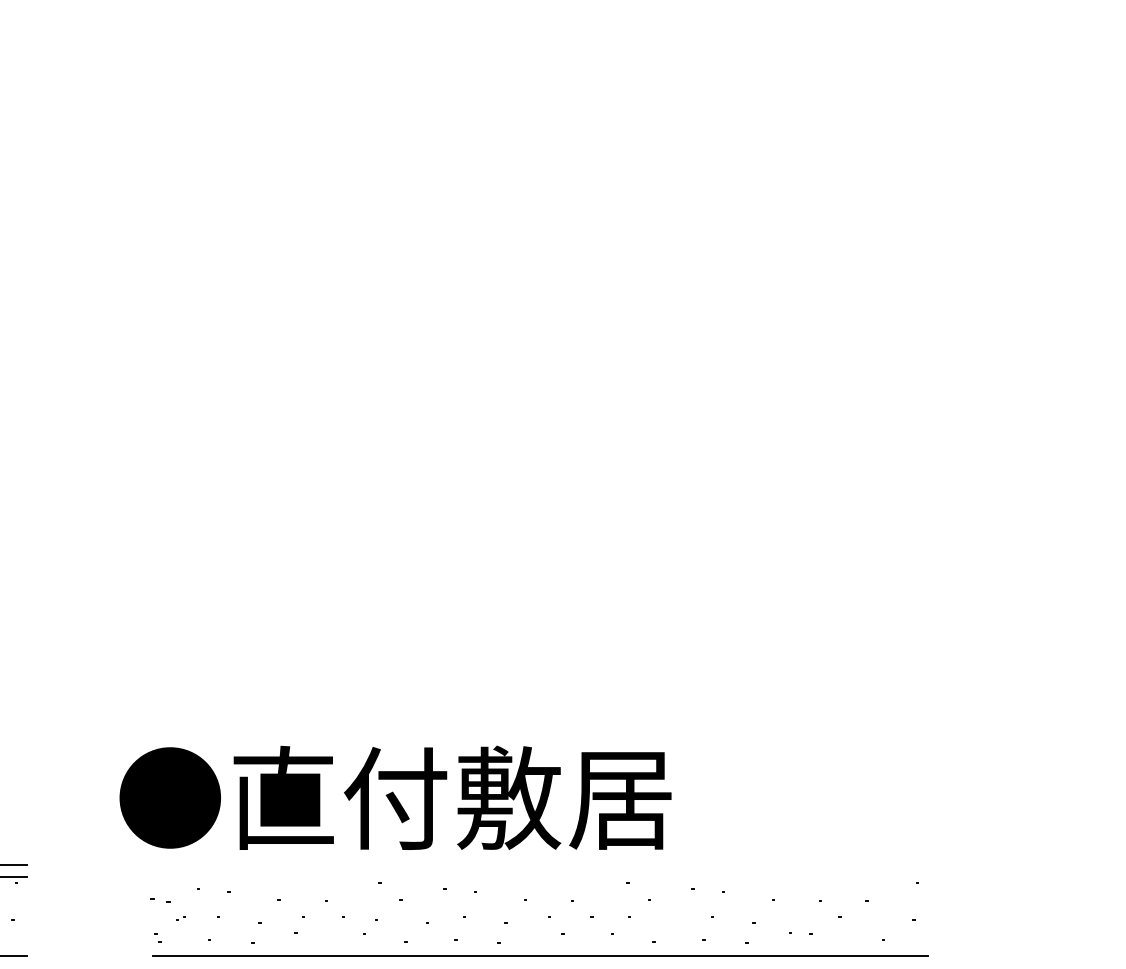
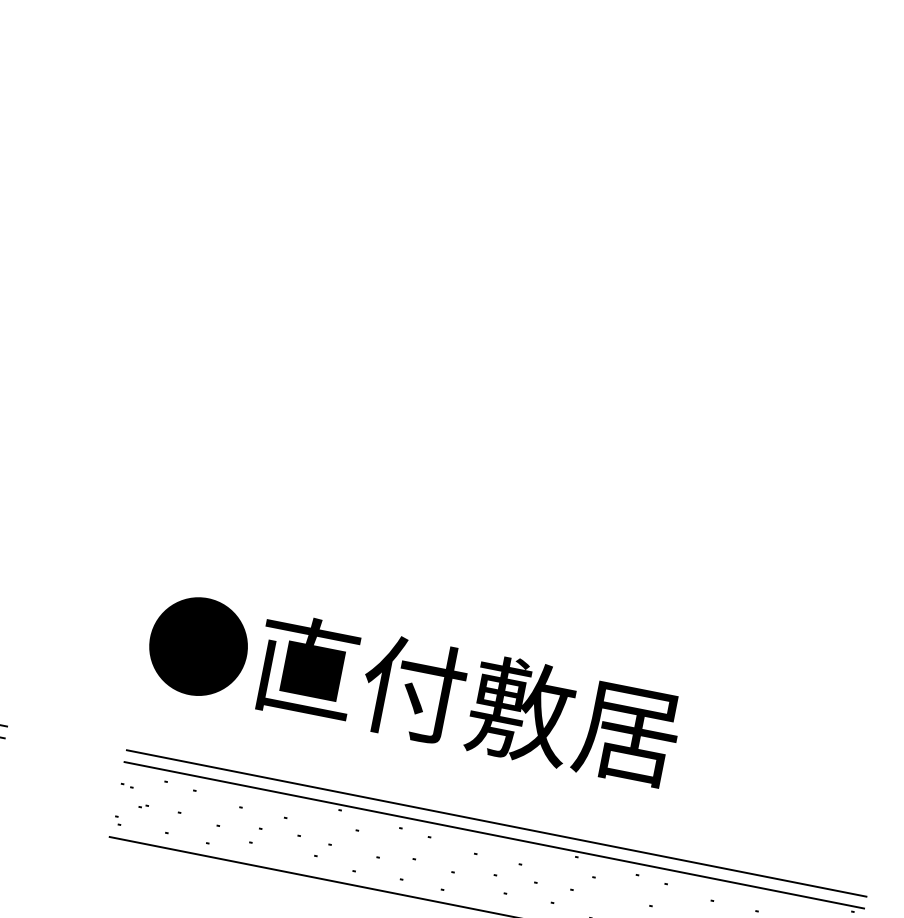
text: (395, 797) -> (413, 688), moved
line: (539, 864) -> (495, 822), added
line: (539, 877) -> (493, 835), added
part: (159, 900) -> (126, 785), size x0.62

